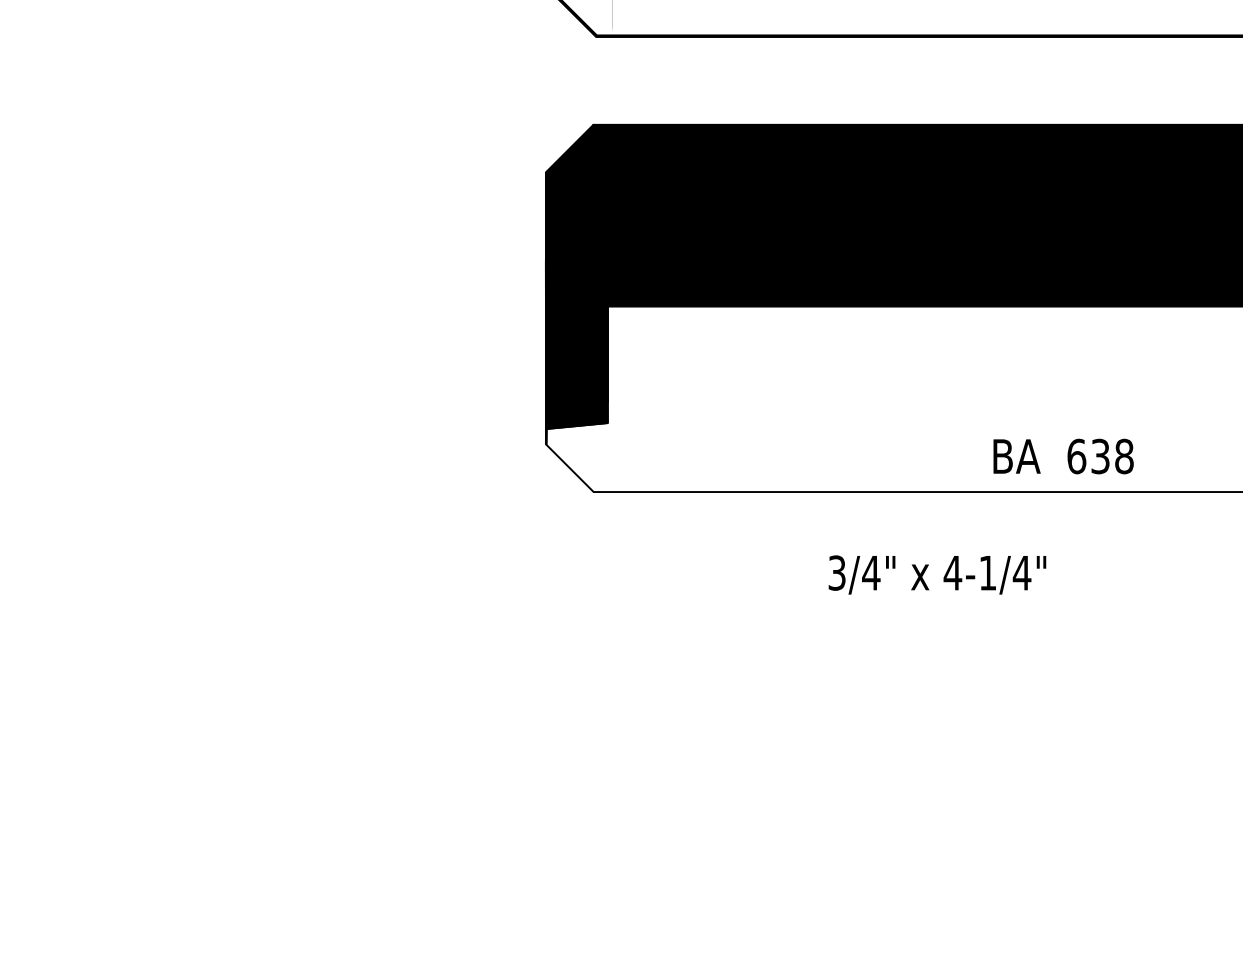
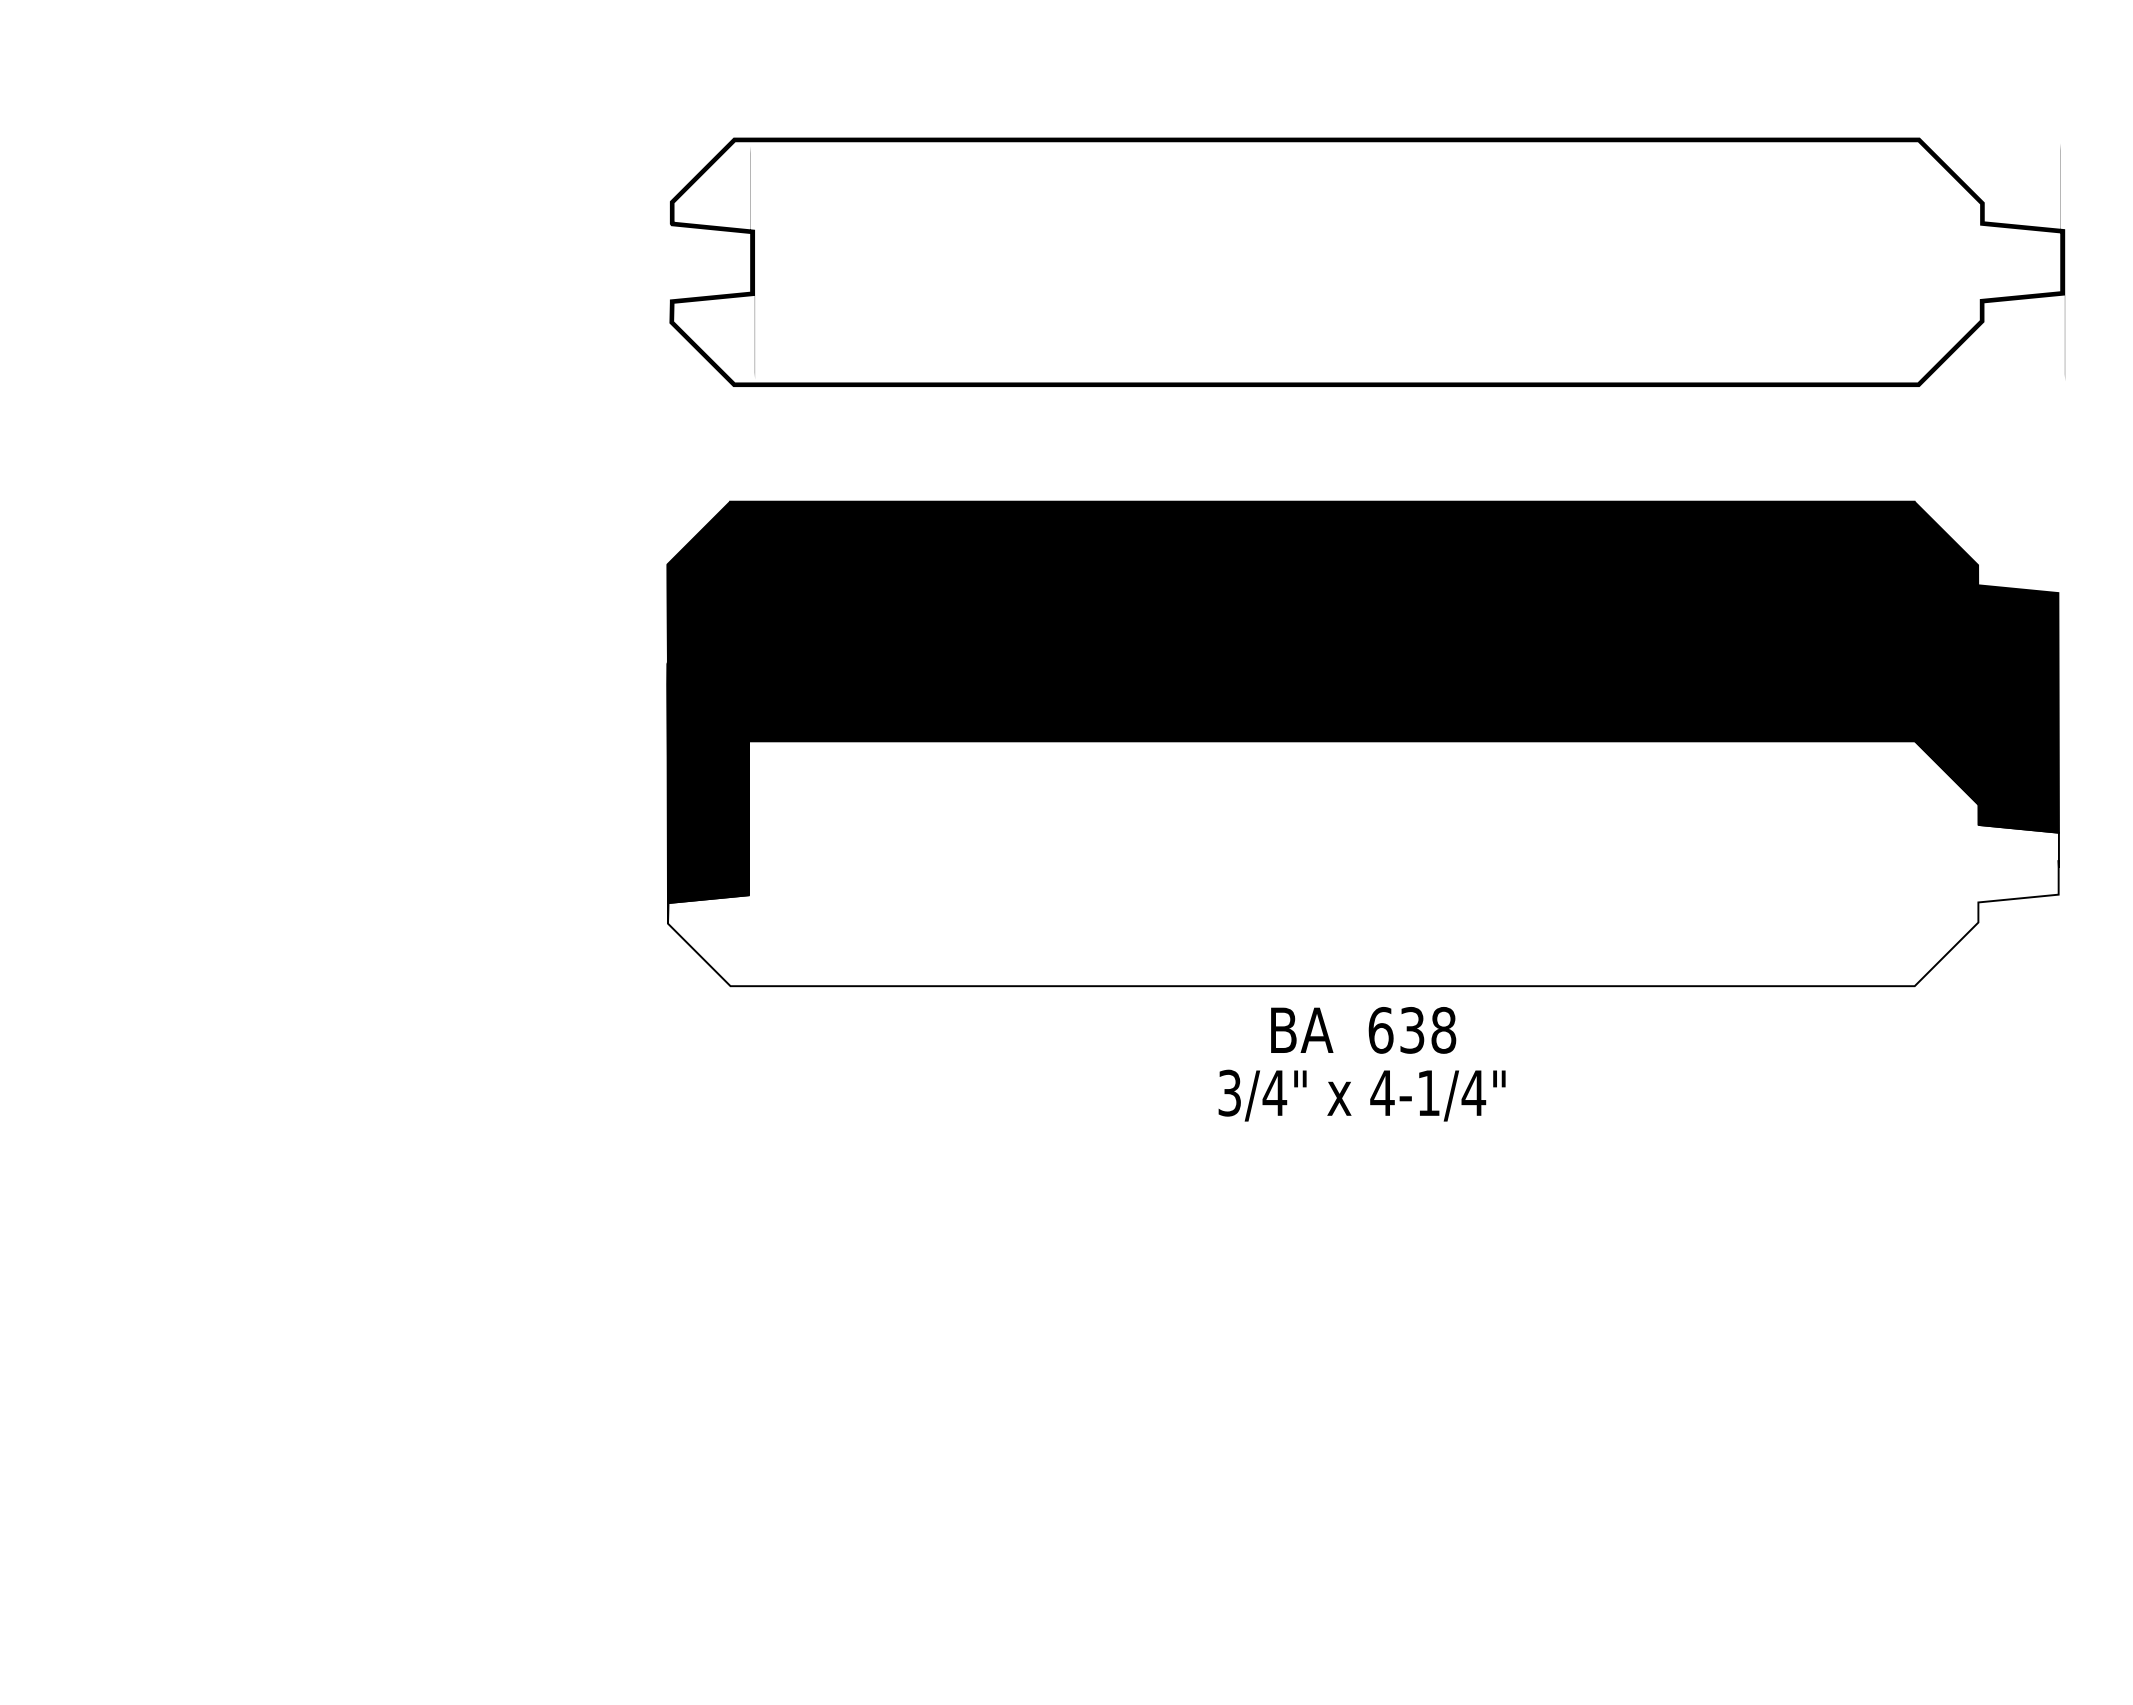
text: (1063, 456) -> (1363, 1030), moved
text: (936, 574) -> (1361, 1095), moved

